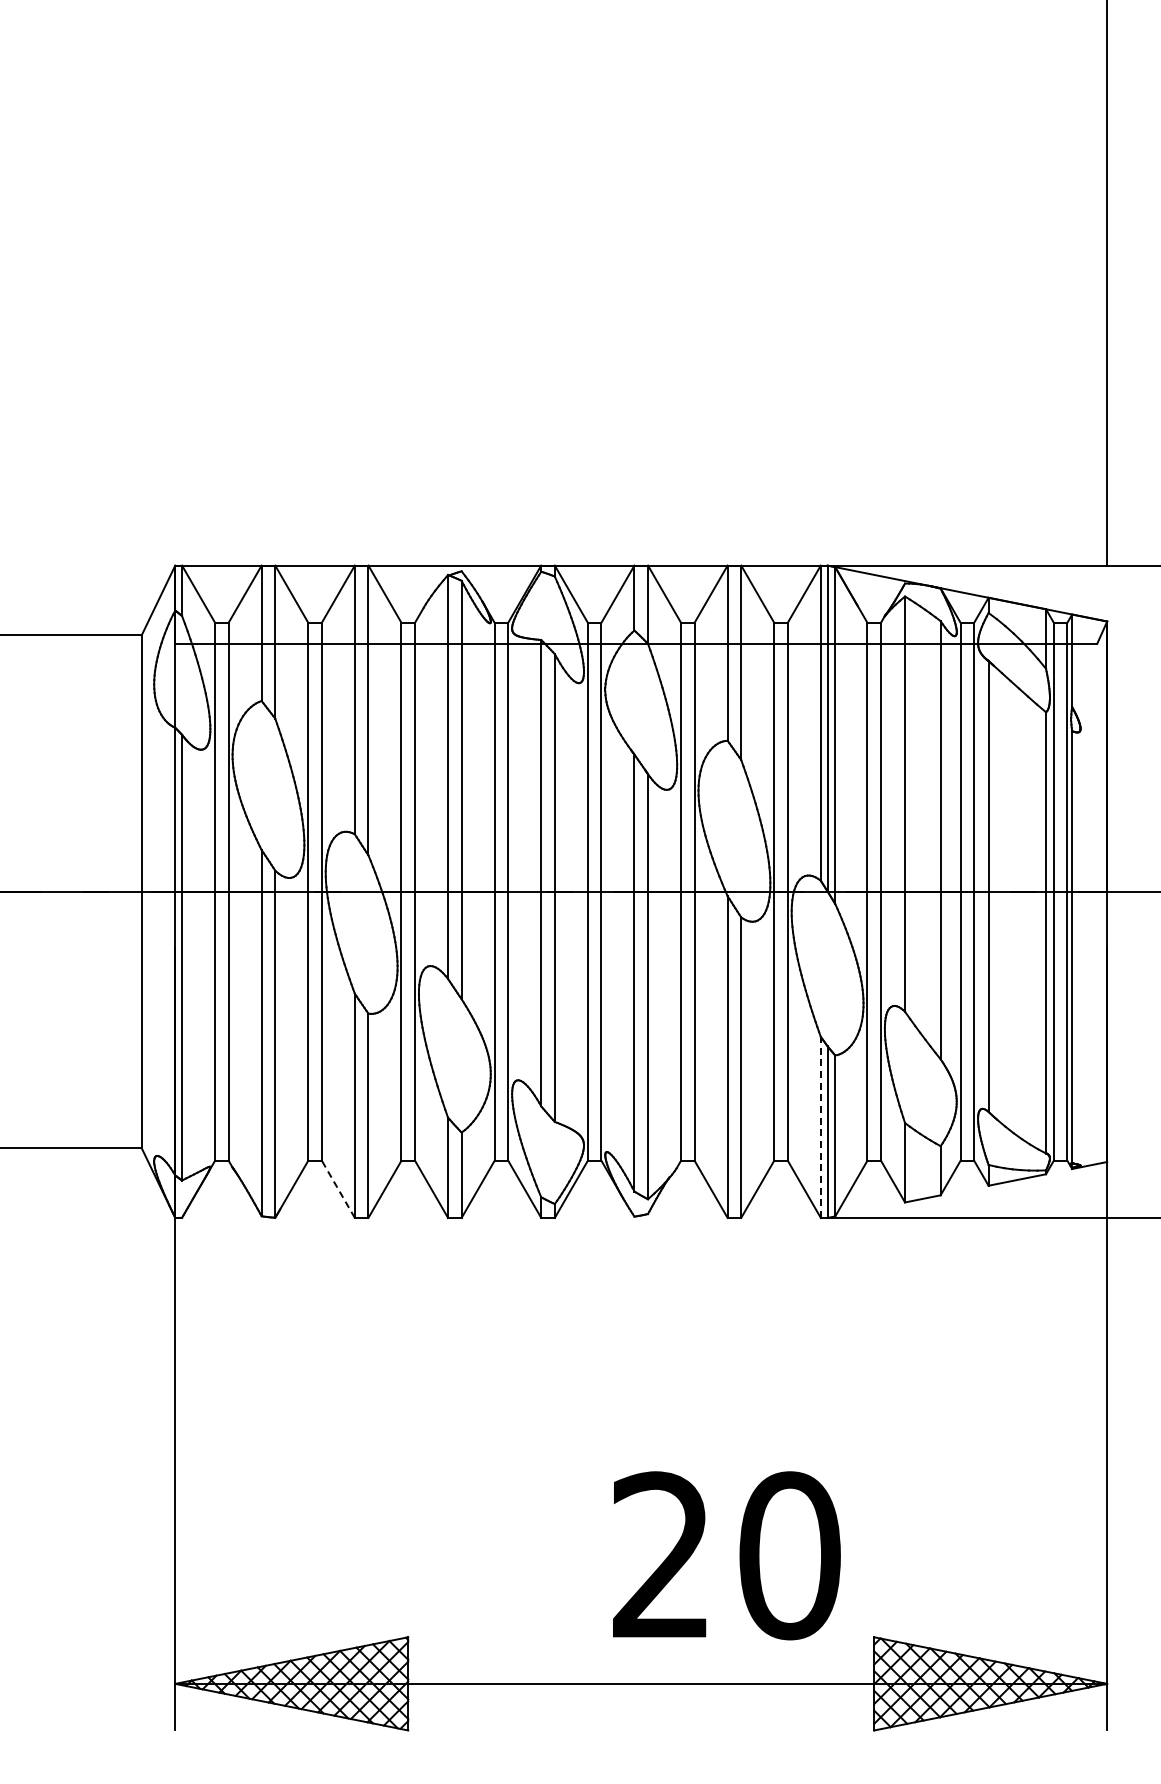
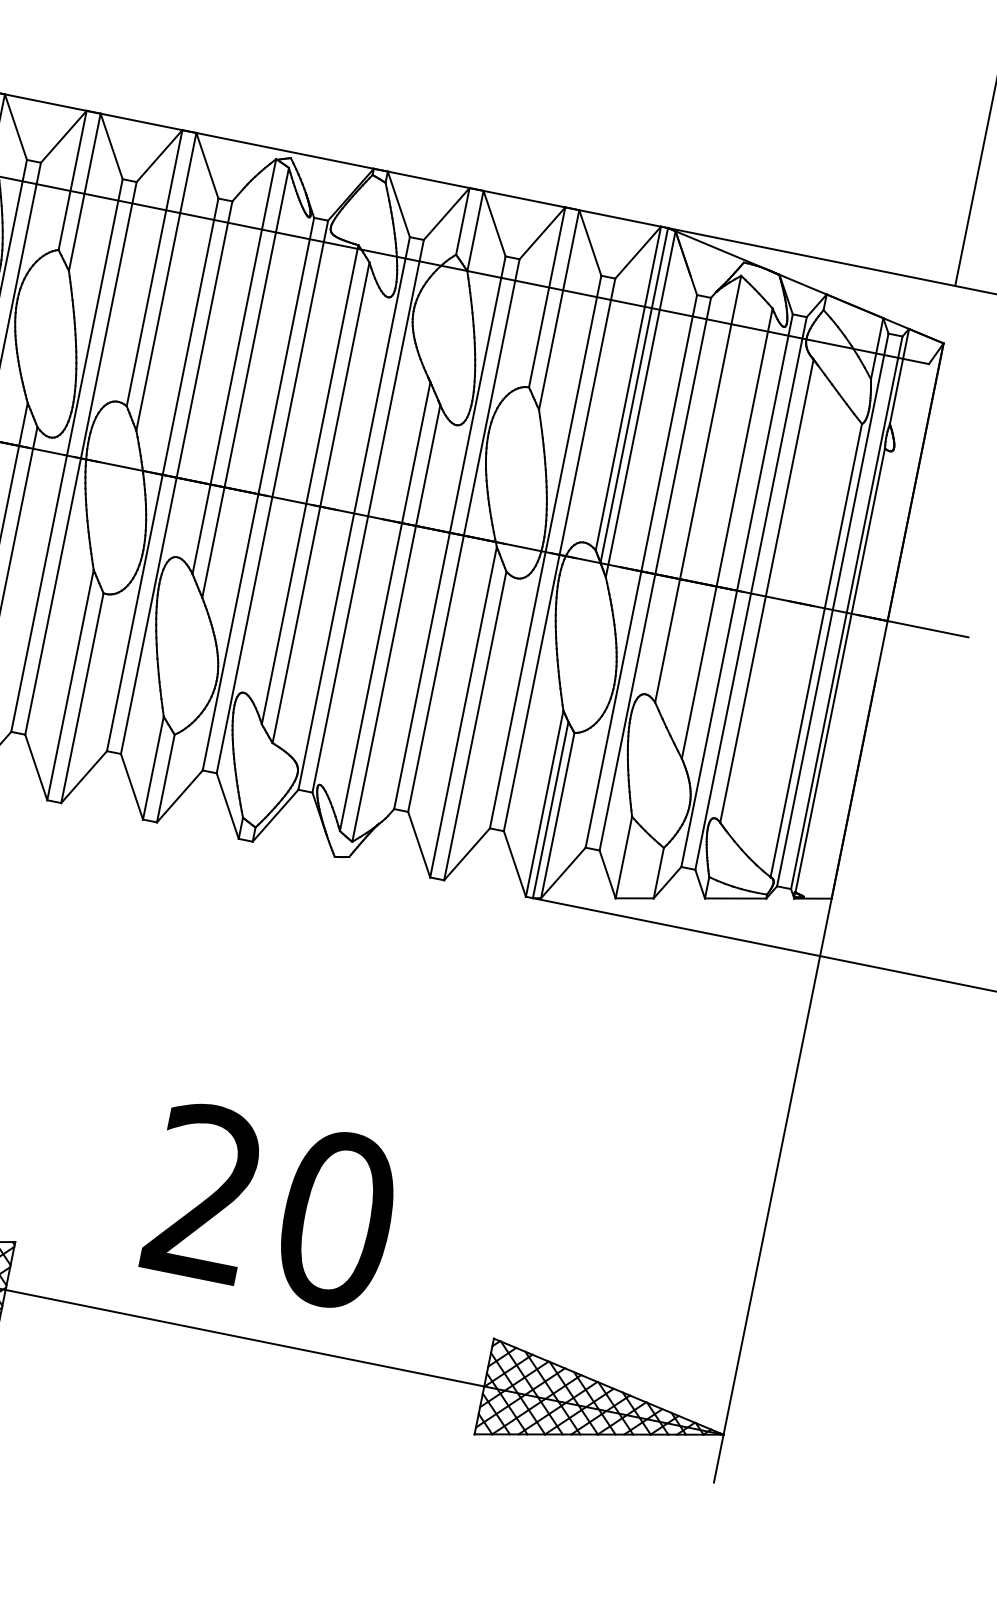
line: (820, 1127) -> (544, 803), dashed -> solid
line: (338, 1188) -> (36, 766), dashed -> solid
text: (726, 1555) -> (271, 1206), moved

